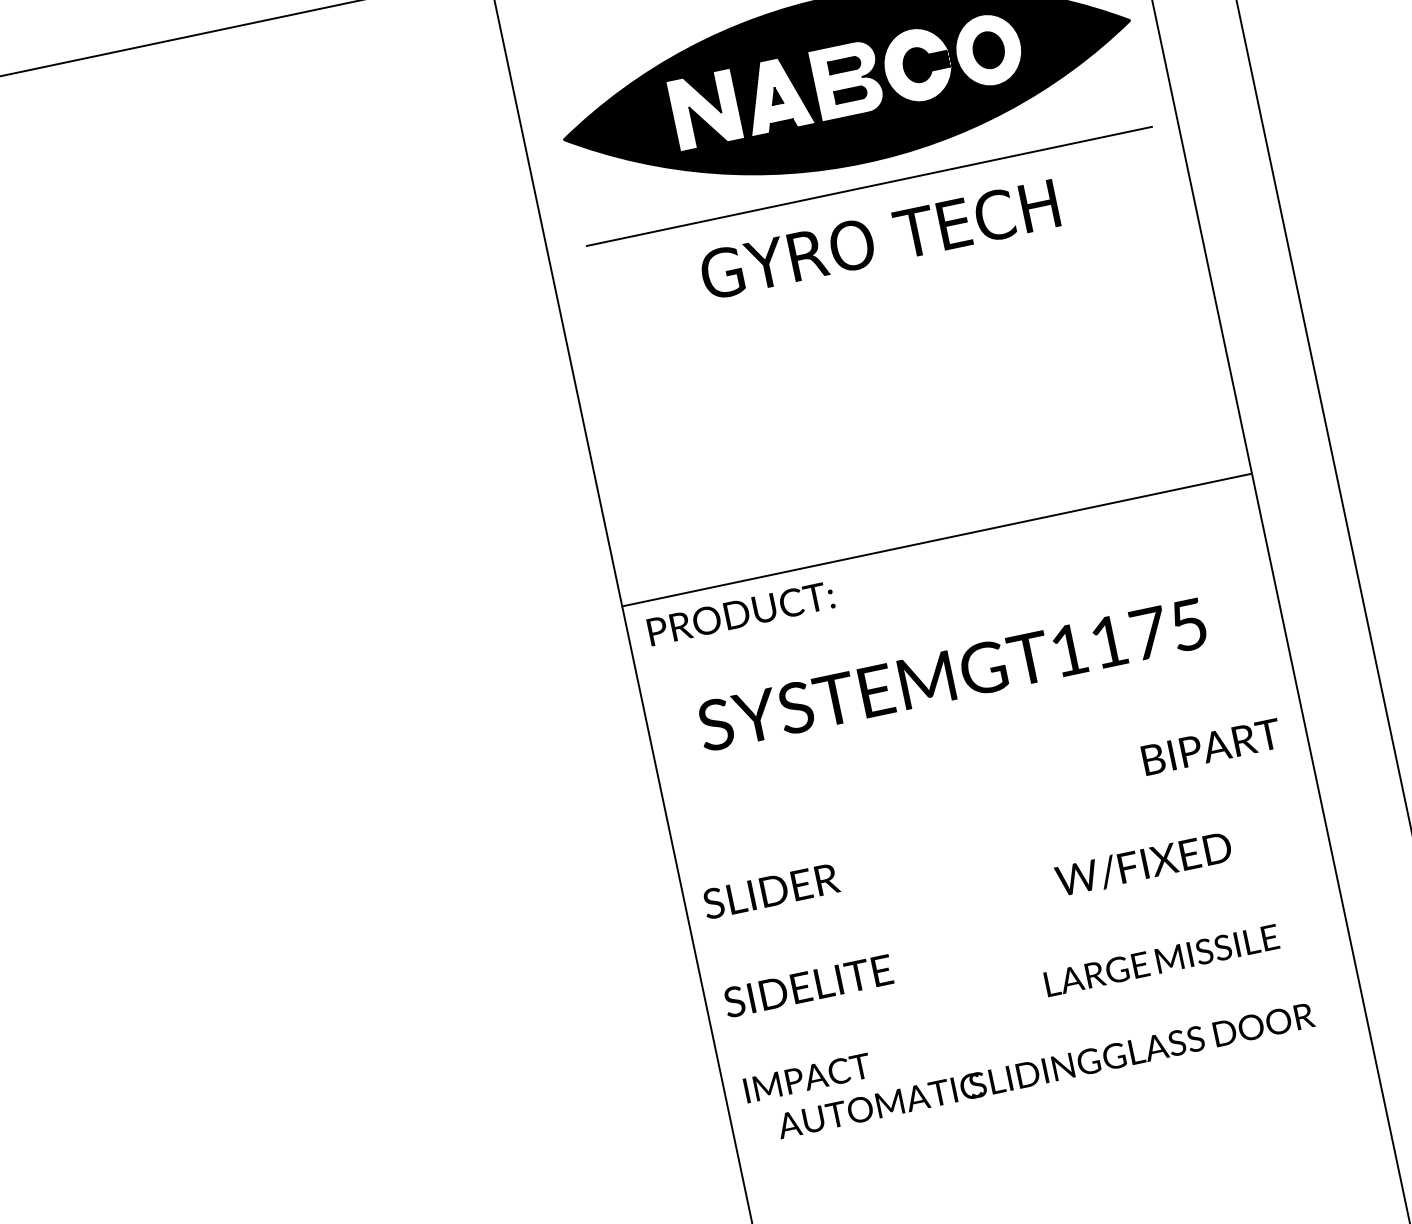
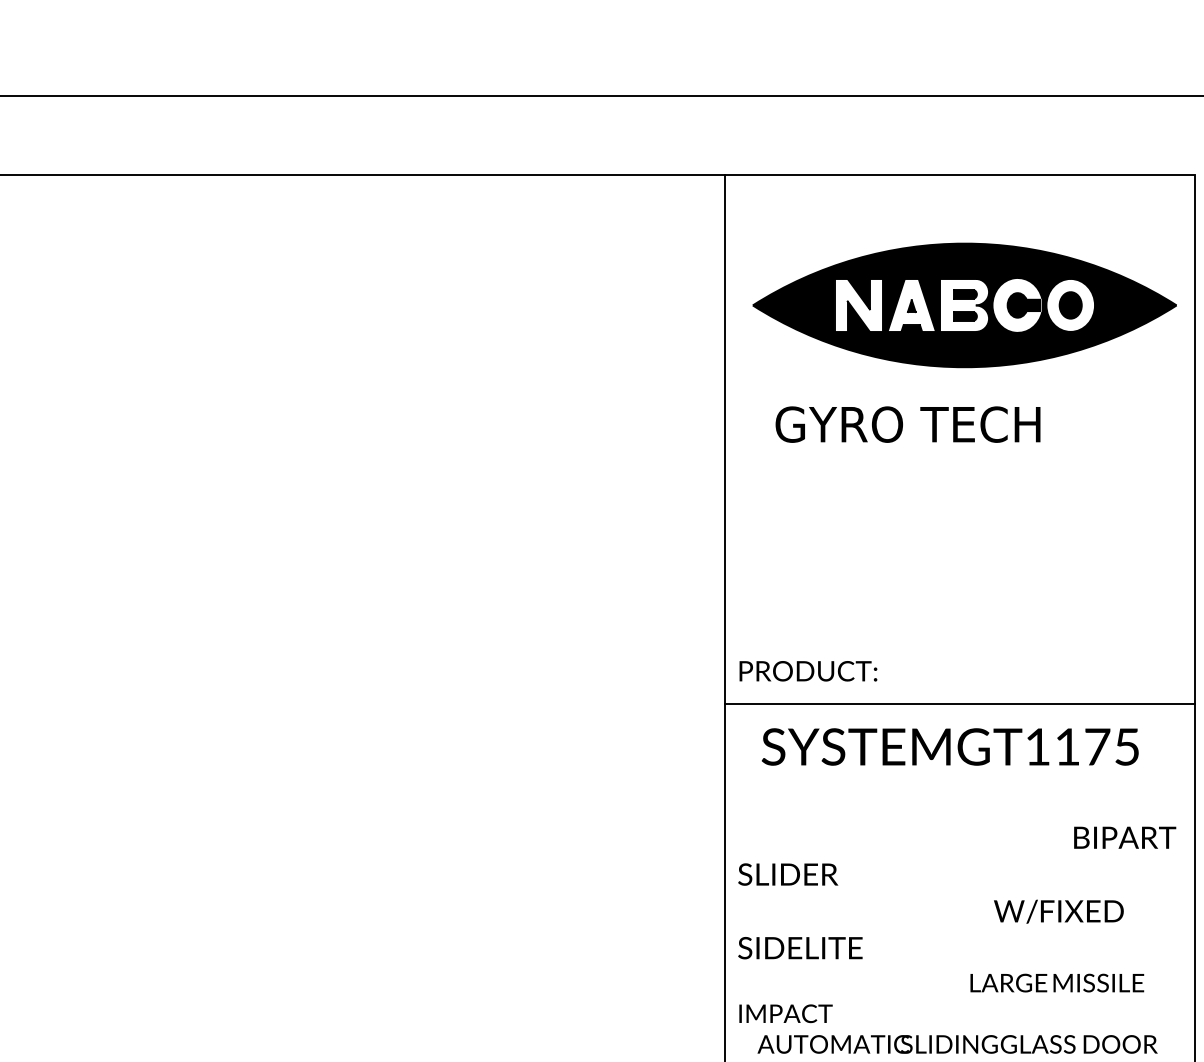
line: (868, 185) -> (964, 384), removed
text: (878, 239) -> (907, 424), moved
line: (936, 540) -> (959, 704), moved

